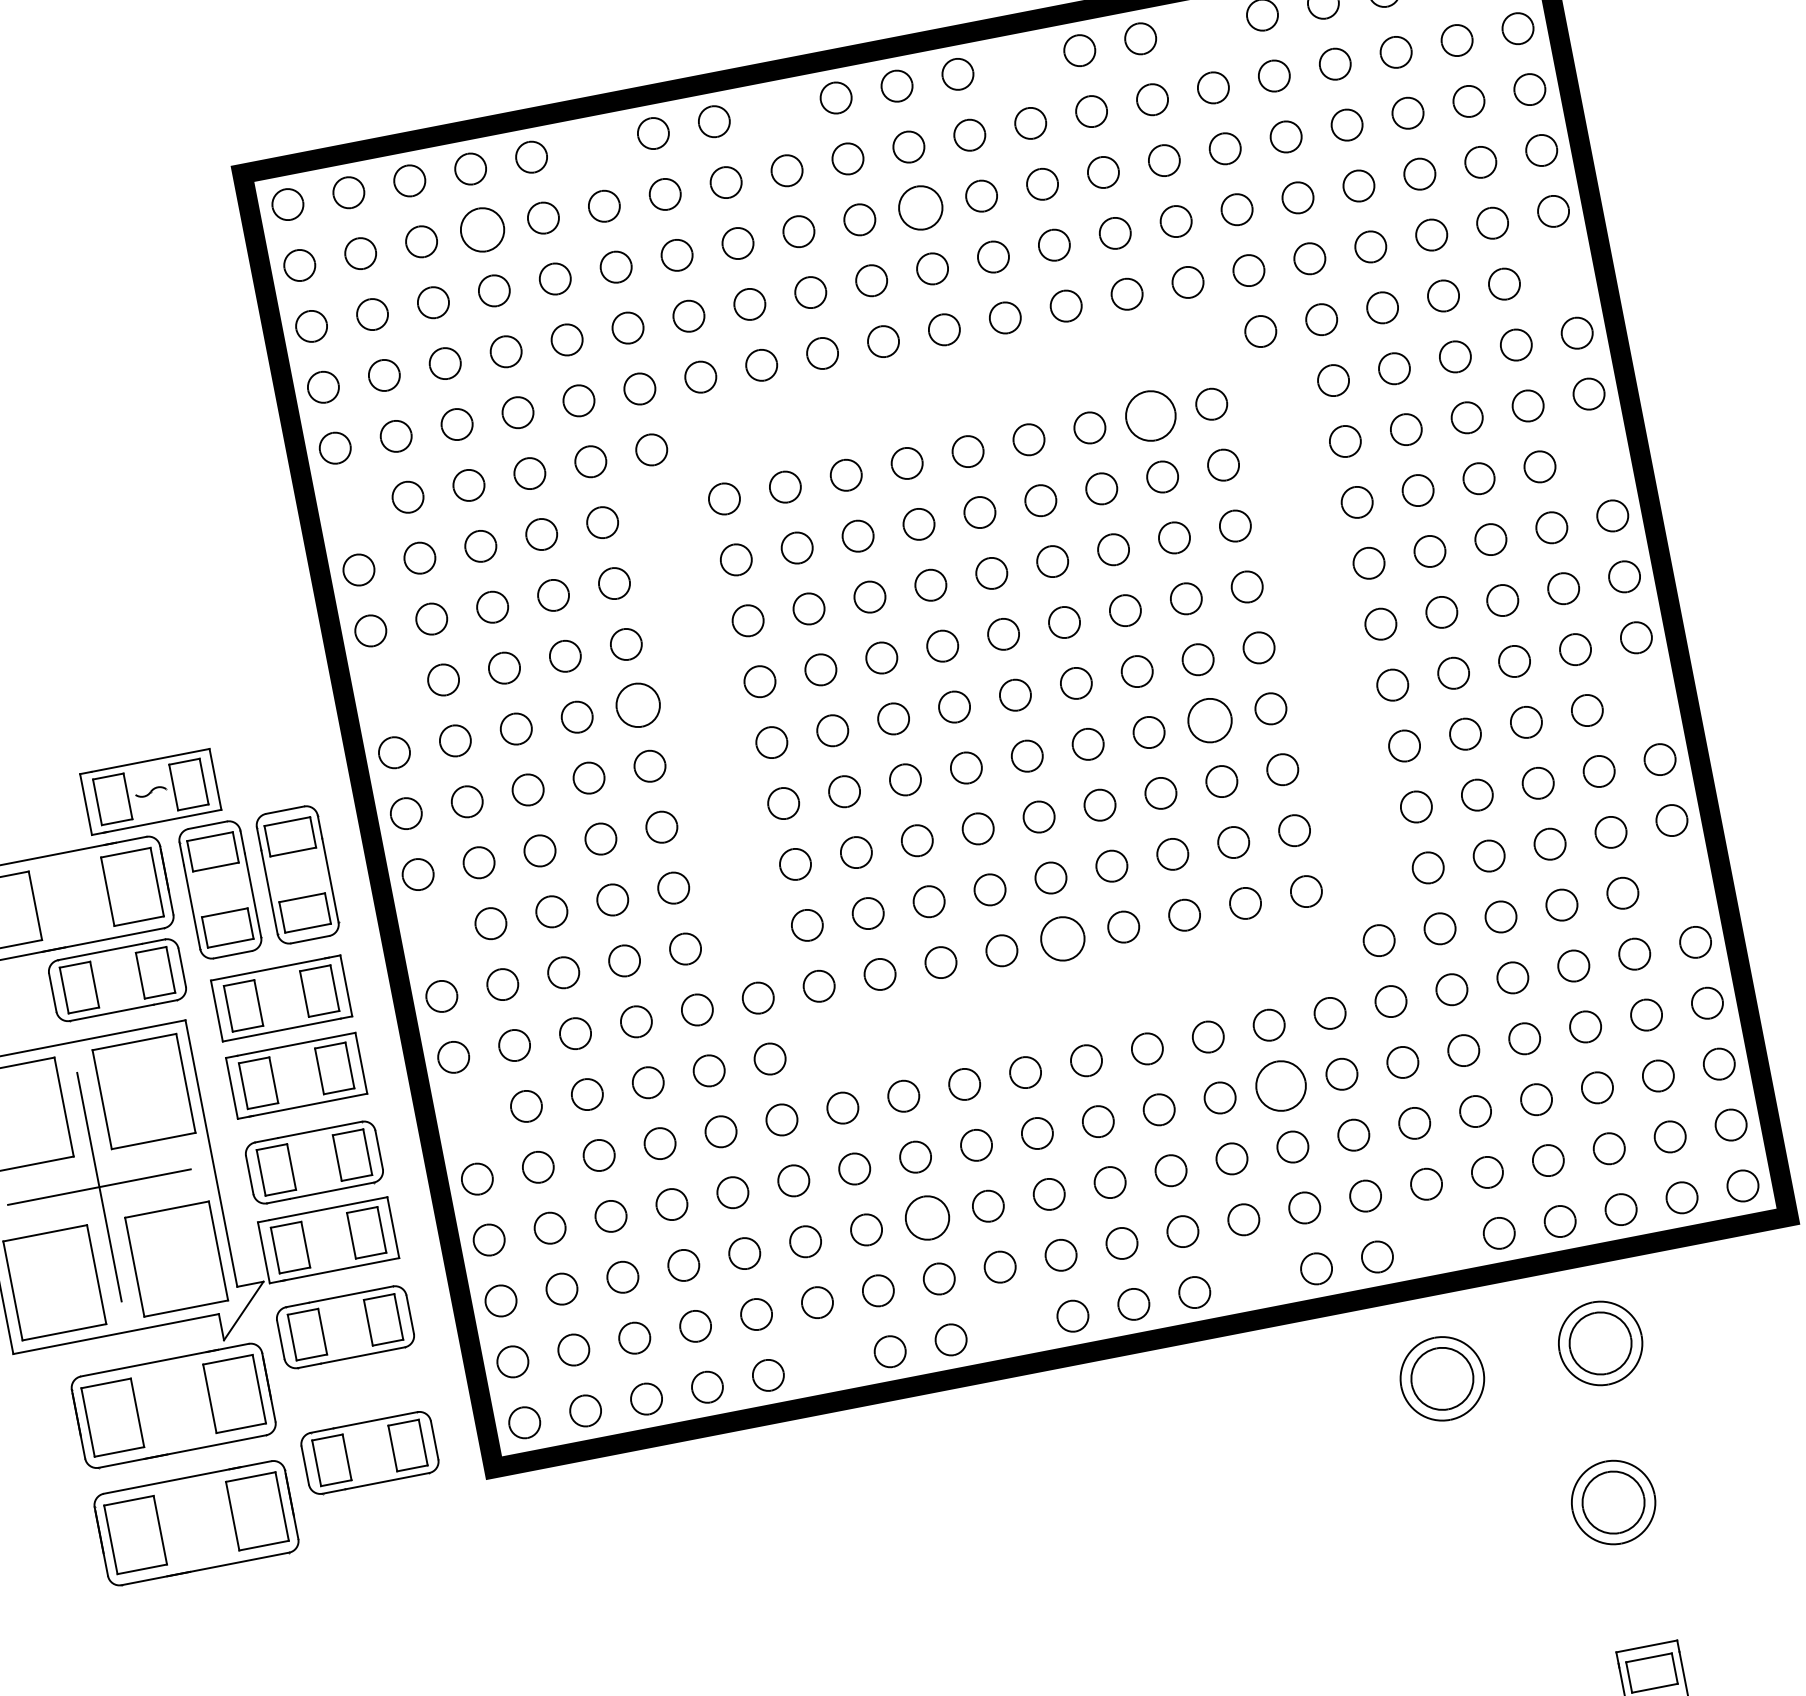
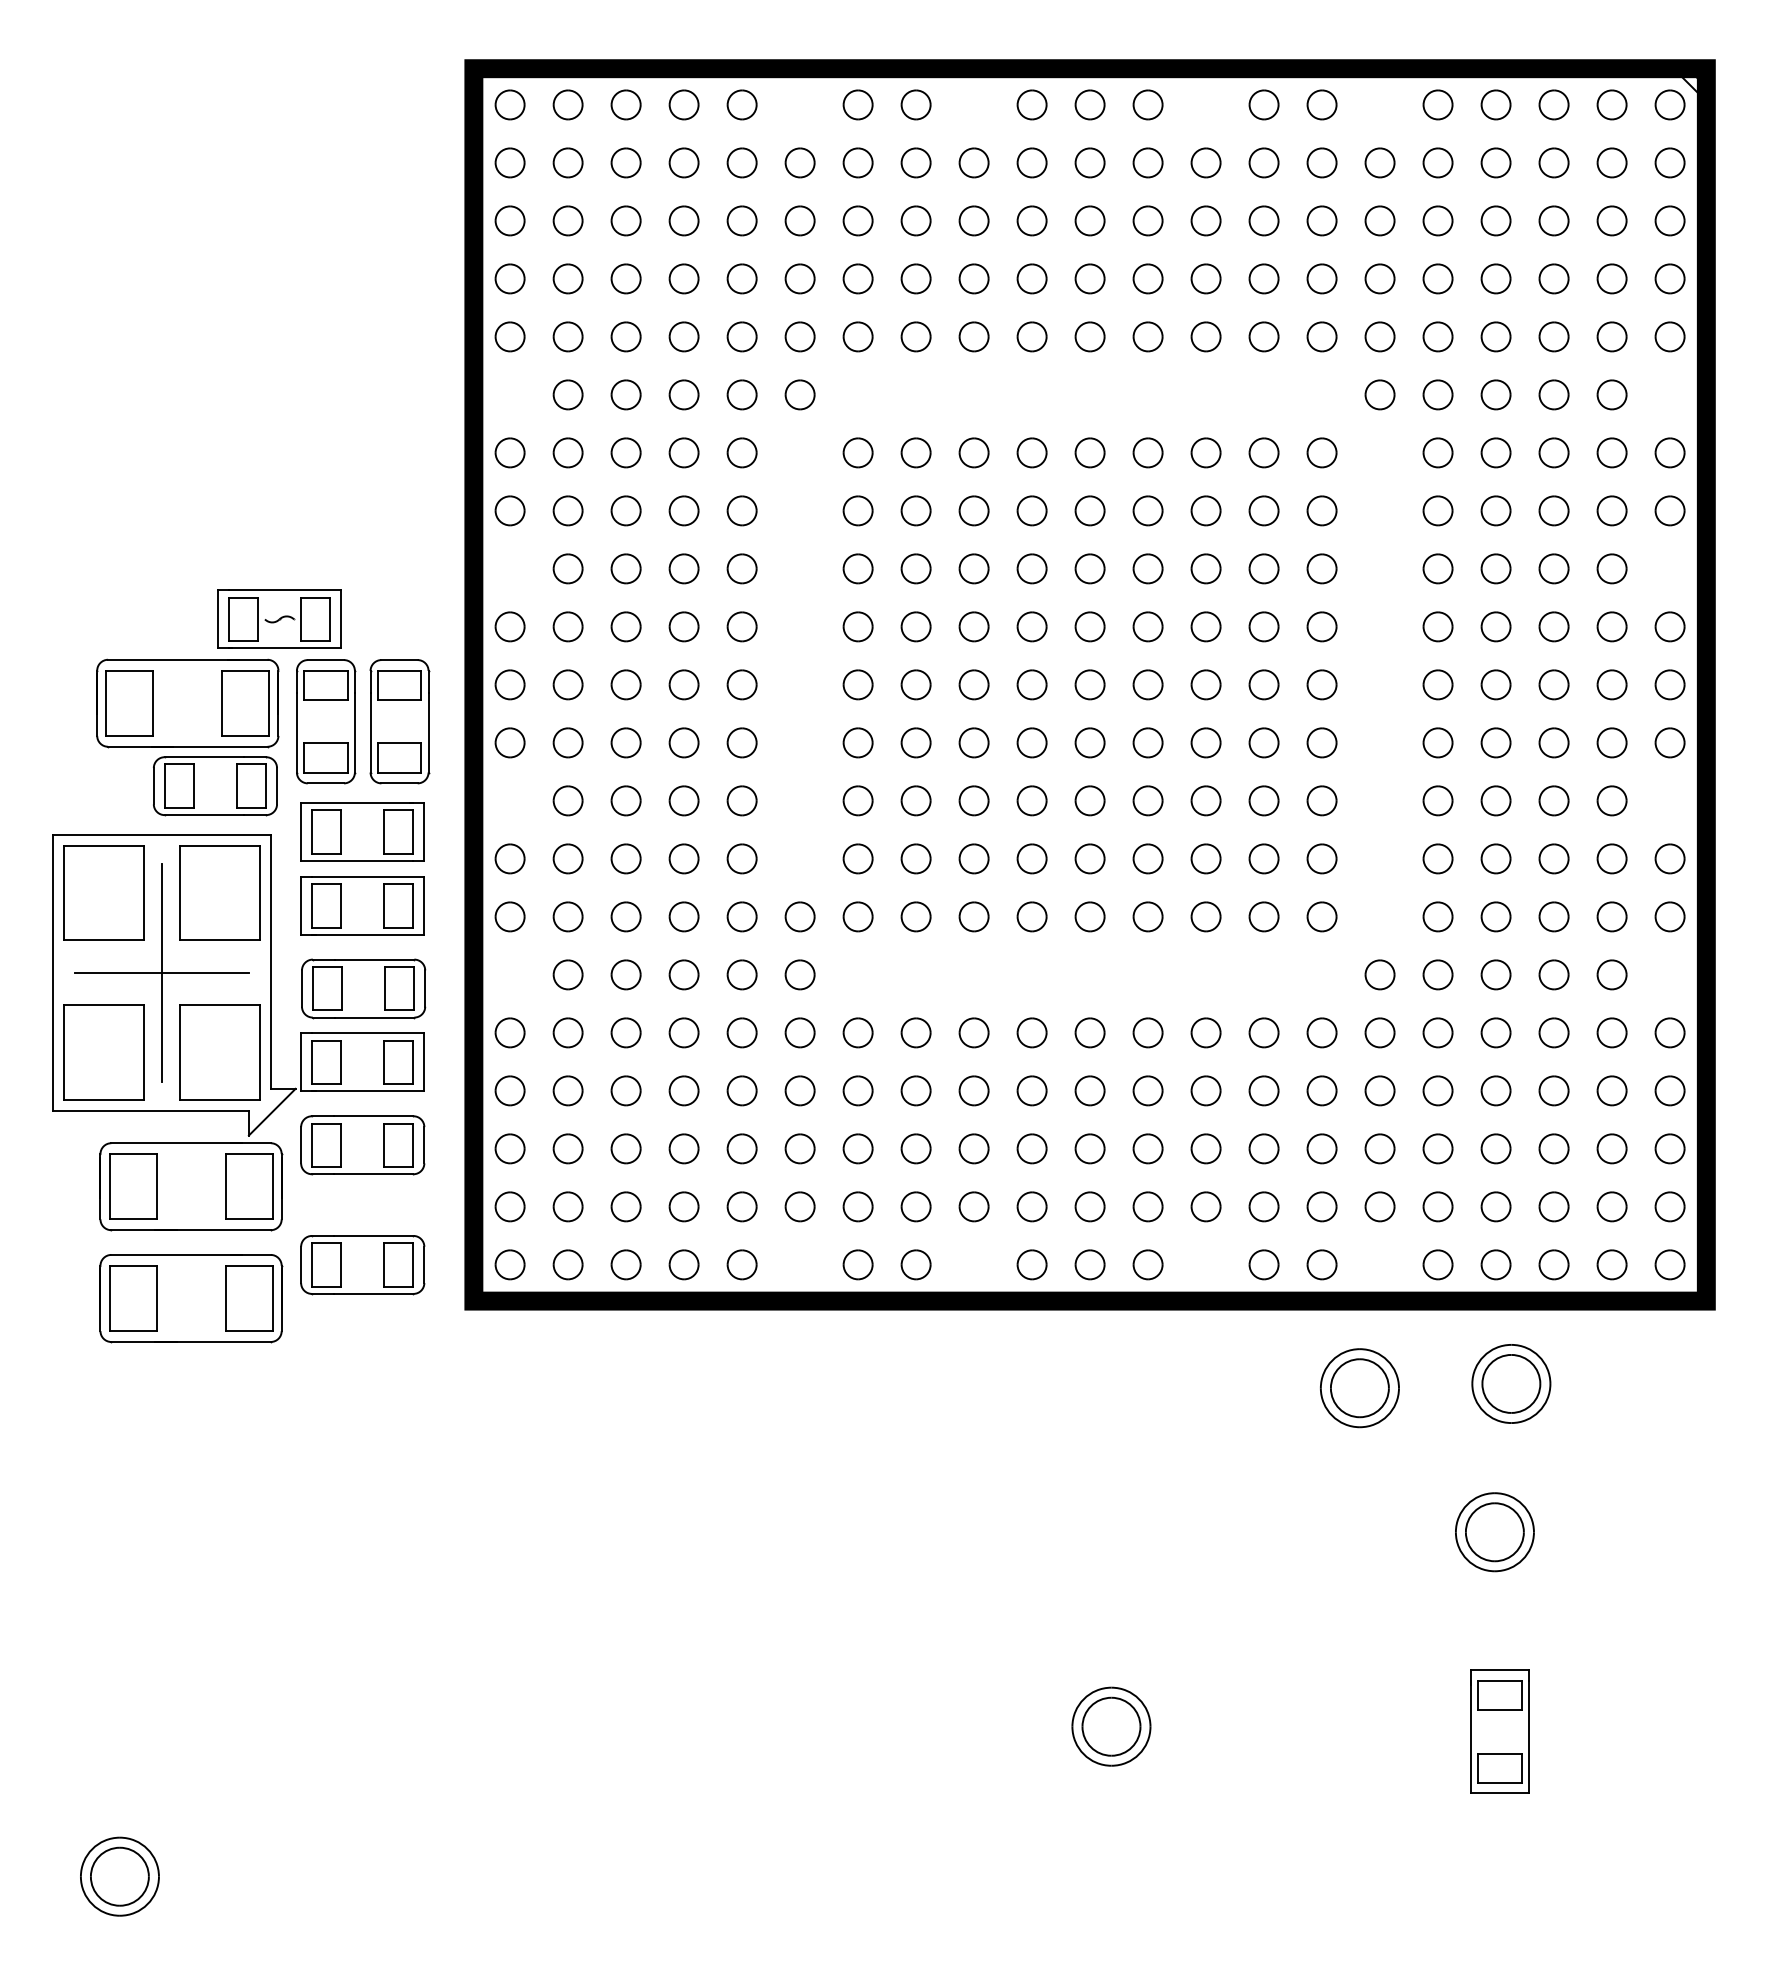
part: (920, 207) -> (1089, 220), size x0.71
part: (481, 229) -> (683, 162), size x0.71
part: (1150, 415) -> (1263, 452), size x0.62
part: (637, 705) -> (741, 626), size x0.71
part: (1209, 720) -> (1263, 742), size x0.71
part: (1062, 938) -> (1089, 916), size x0.71
part: (1280, 1085) -> (1263, 1090), size x0.62
part: (926, 1217) -> (915, 1148), size x0.71

